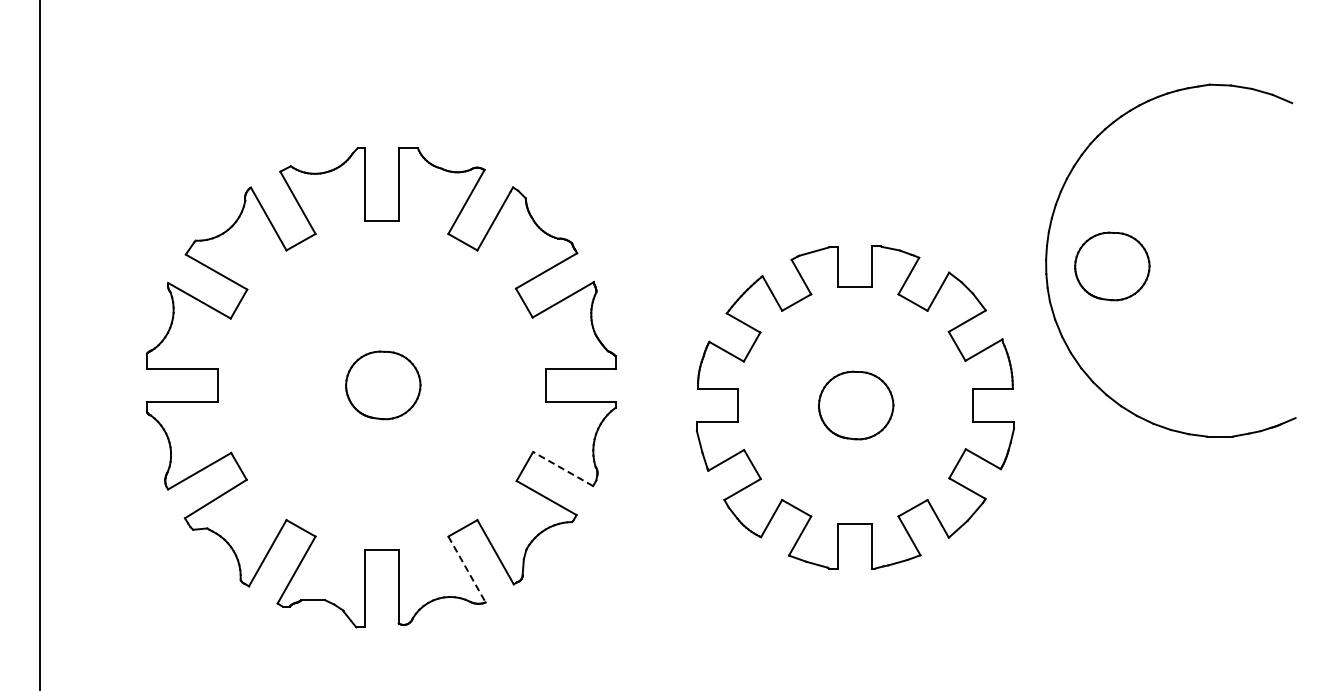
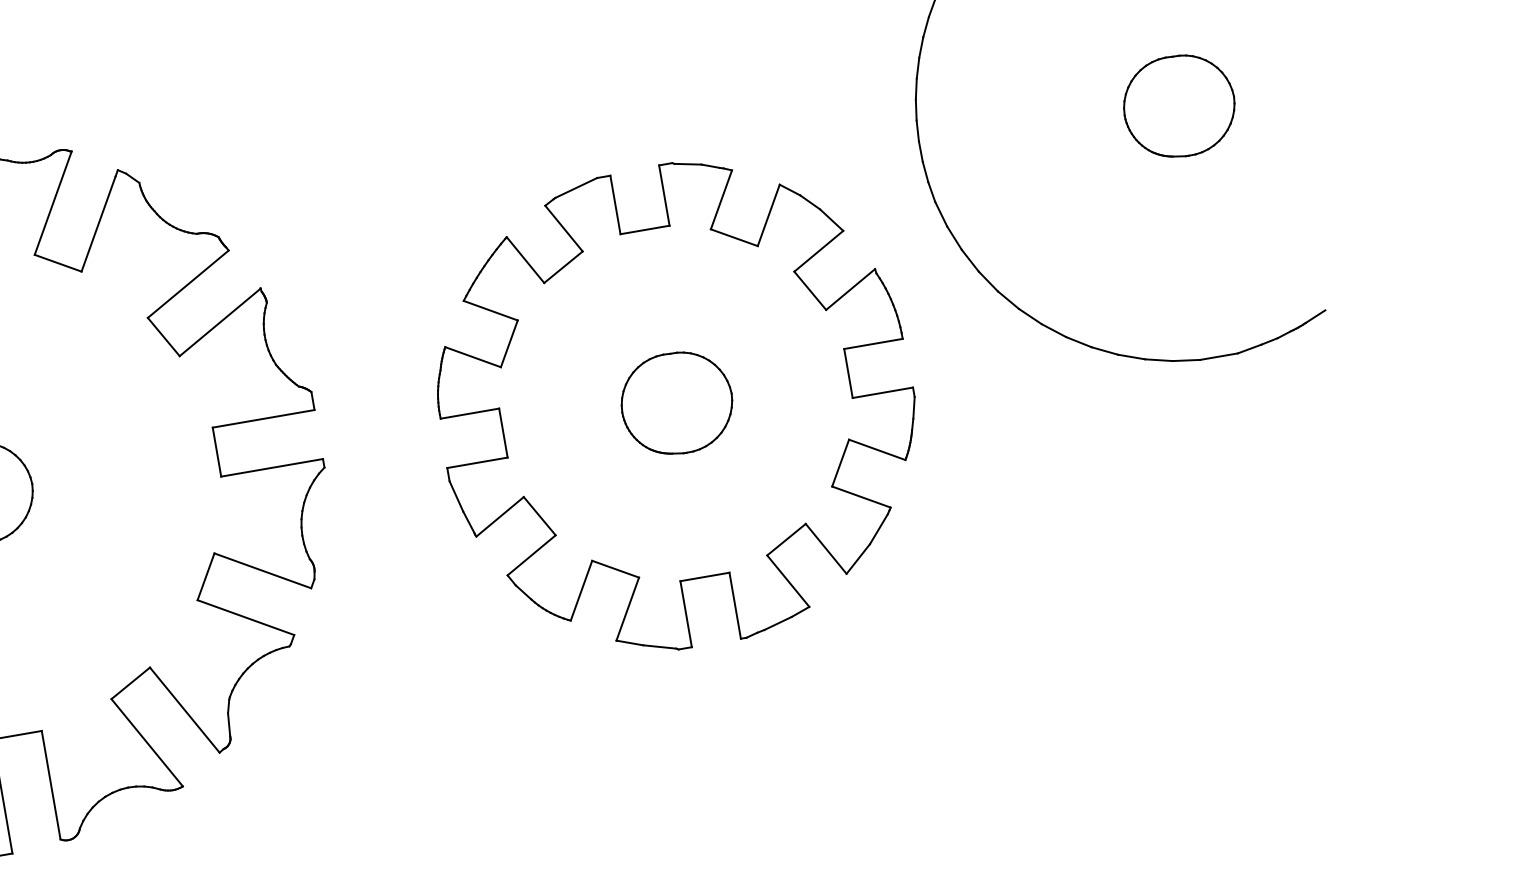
part: (1112, 266) -> (1179, 106), moved
line: (563, 469) -> (263, 571), dashed -> solid
line: (467, 569) -> (147, 742), dashed -> solid

